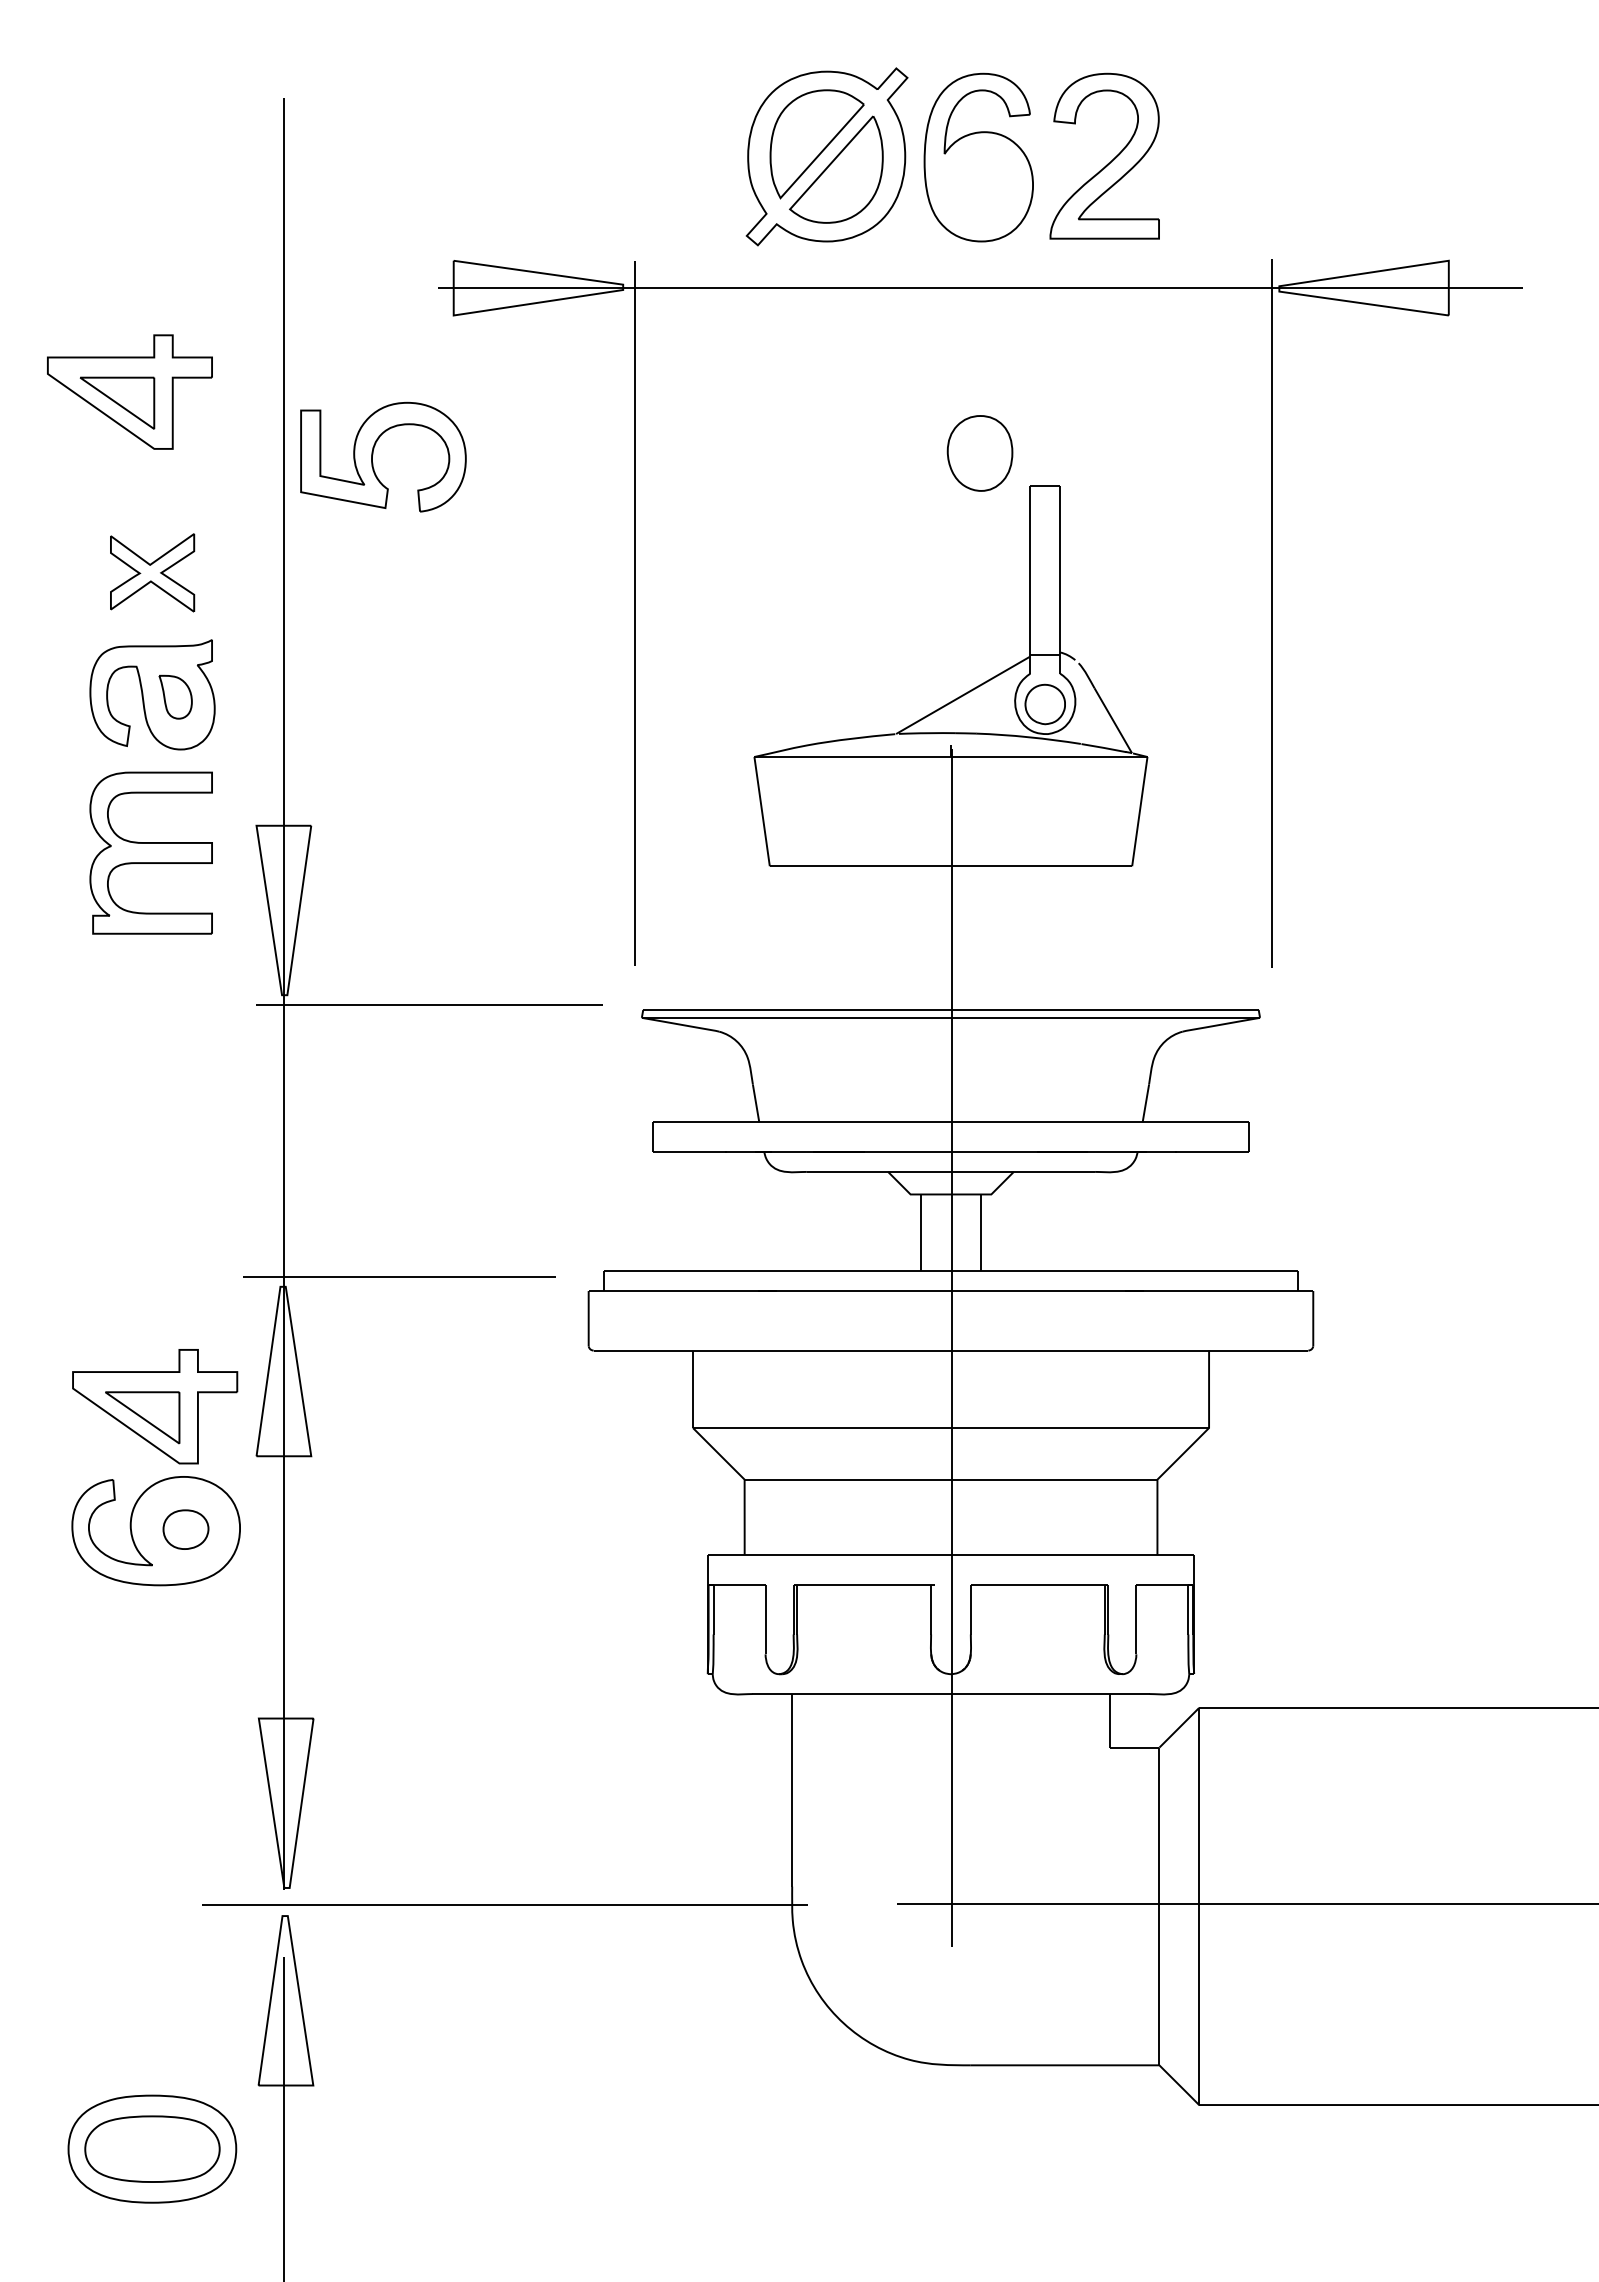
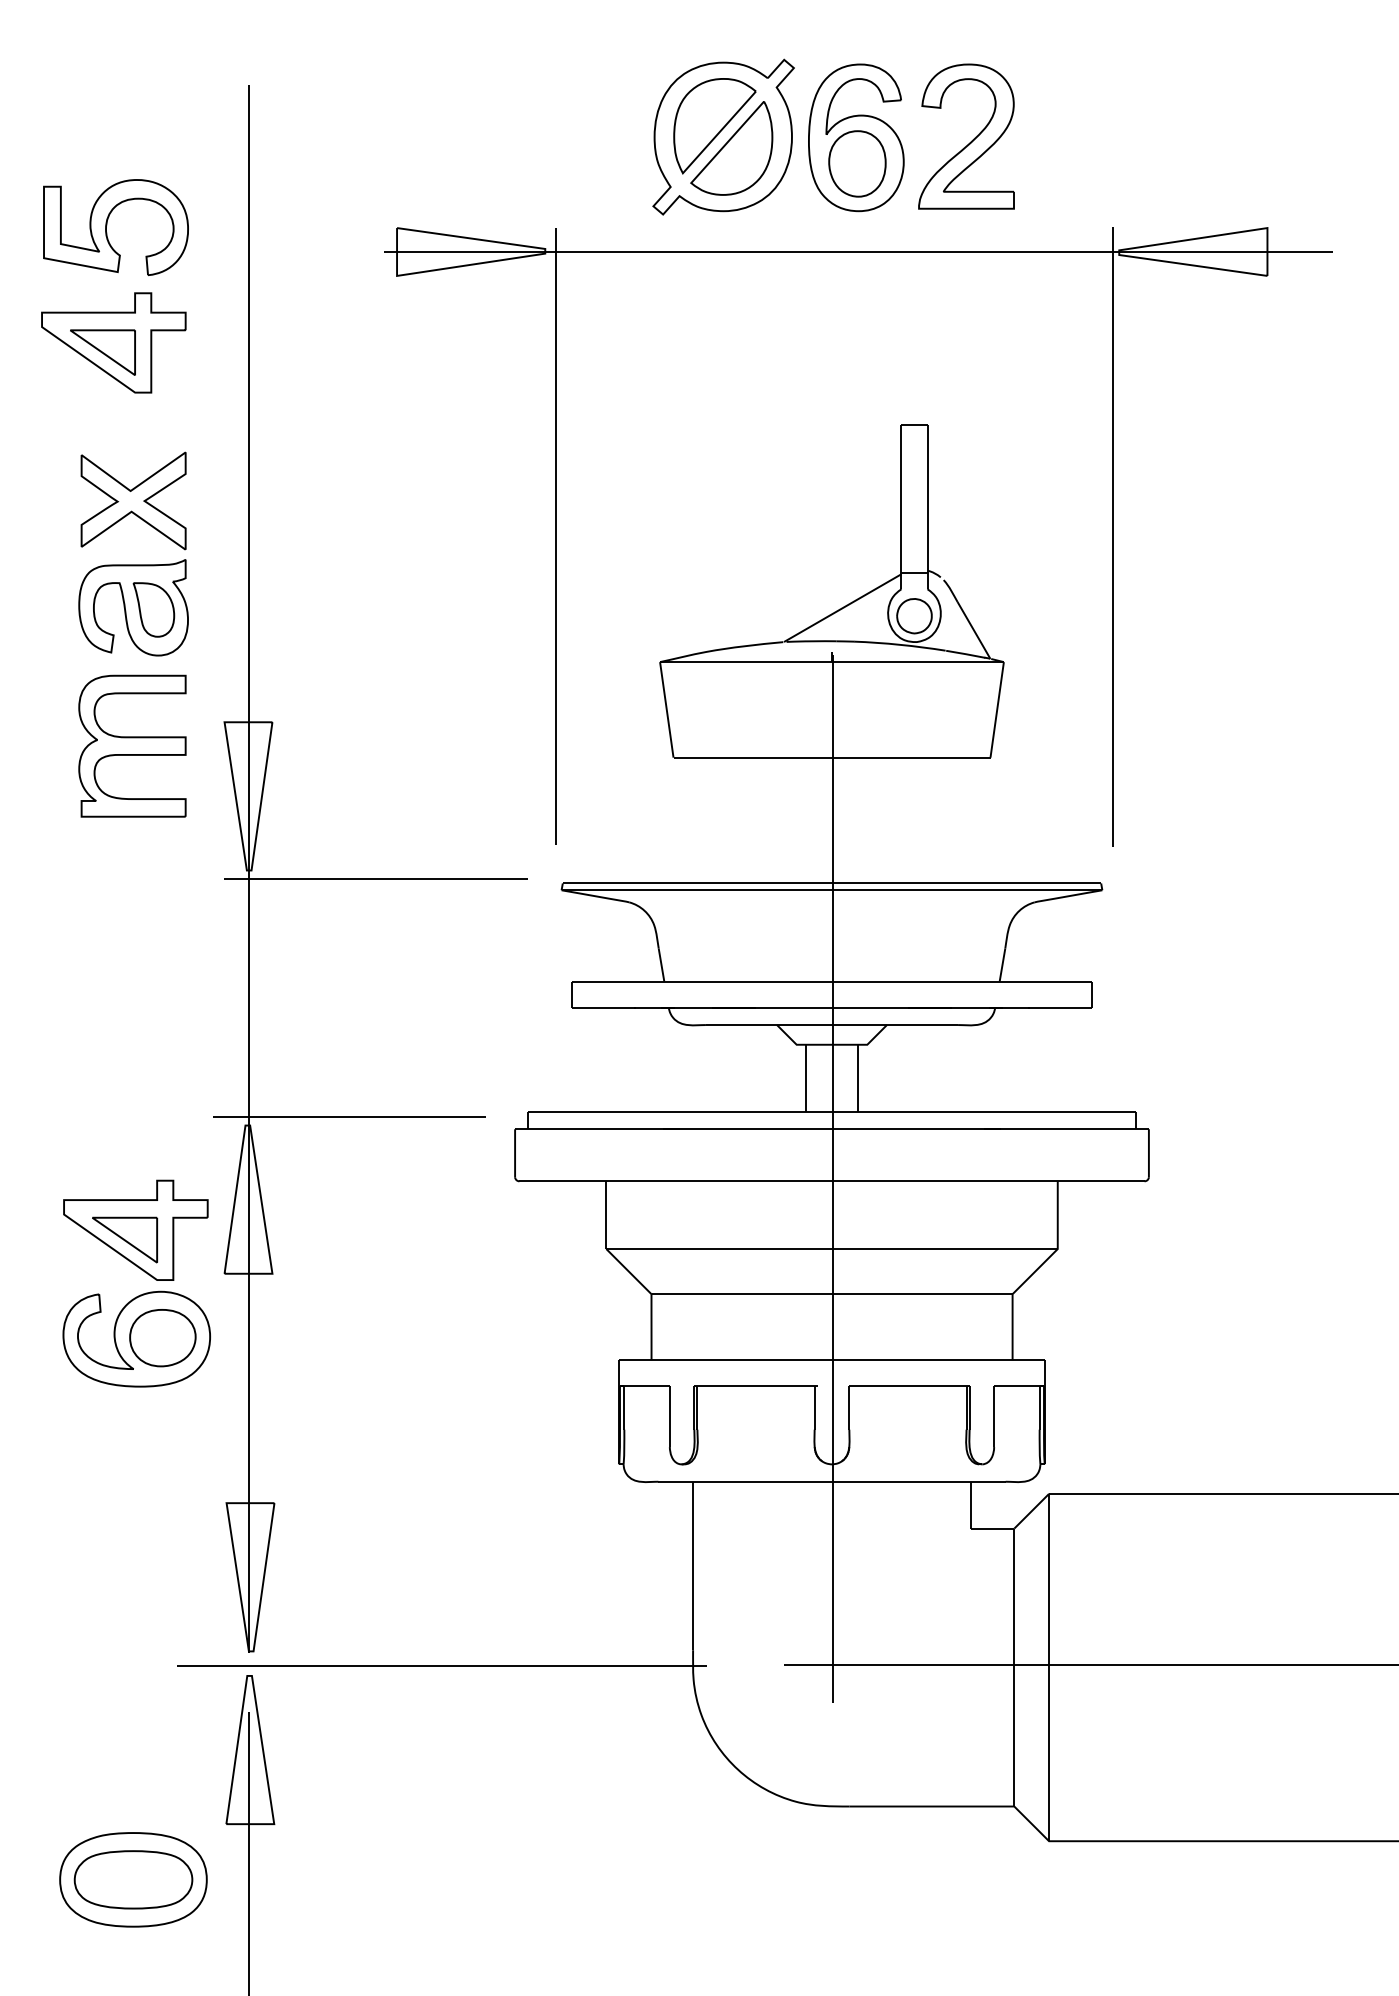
part: (979, 453) -> (856, 163), moved
part: (373, 454) -> (107, 225), moved
part: (152, 572) -> (133, 500), size x1.43
part: (175, 696) -> (153, 609), size x1.43
part: (185, 1529) -> (162, 1337), size x1.67

